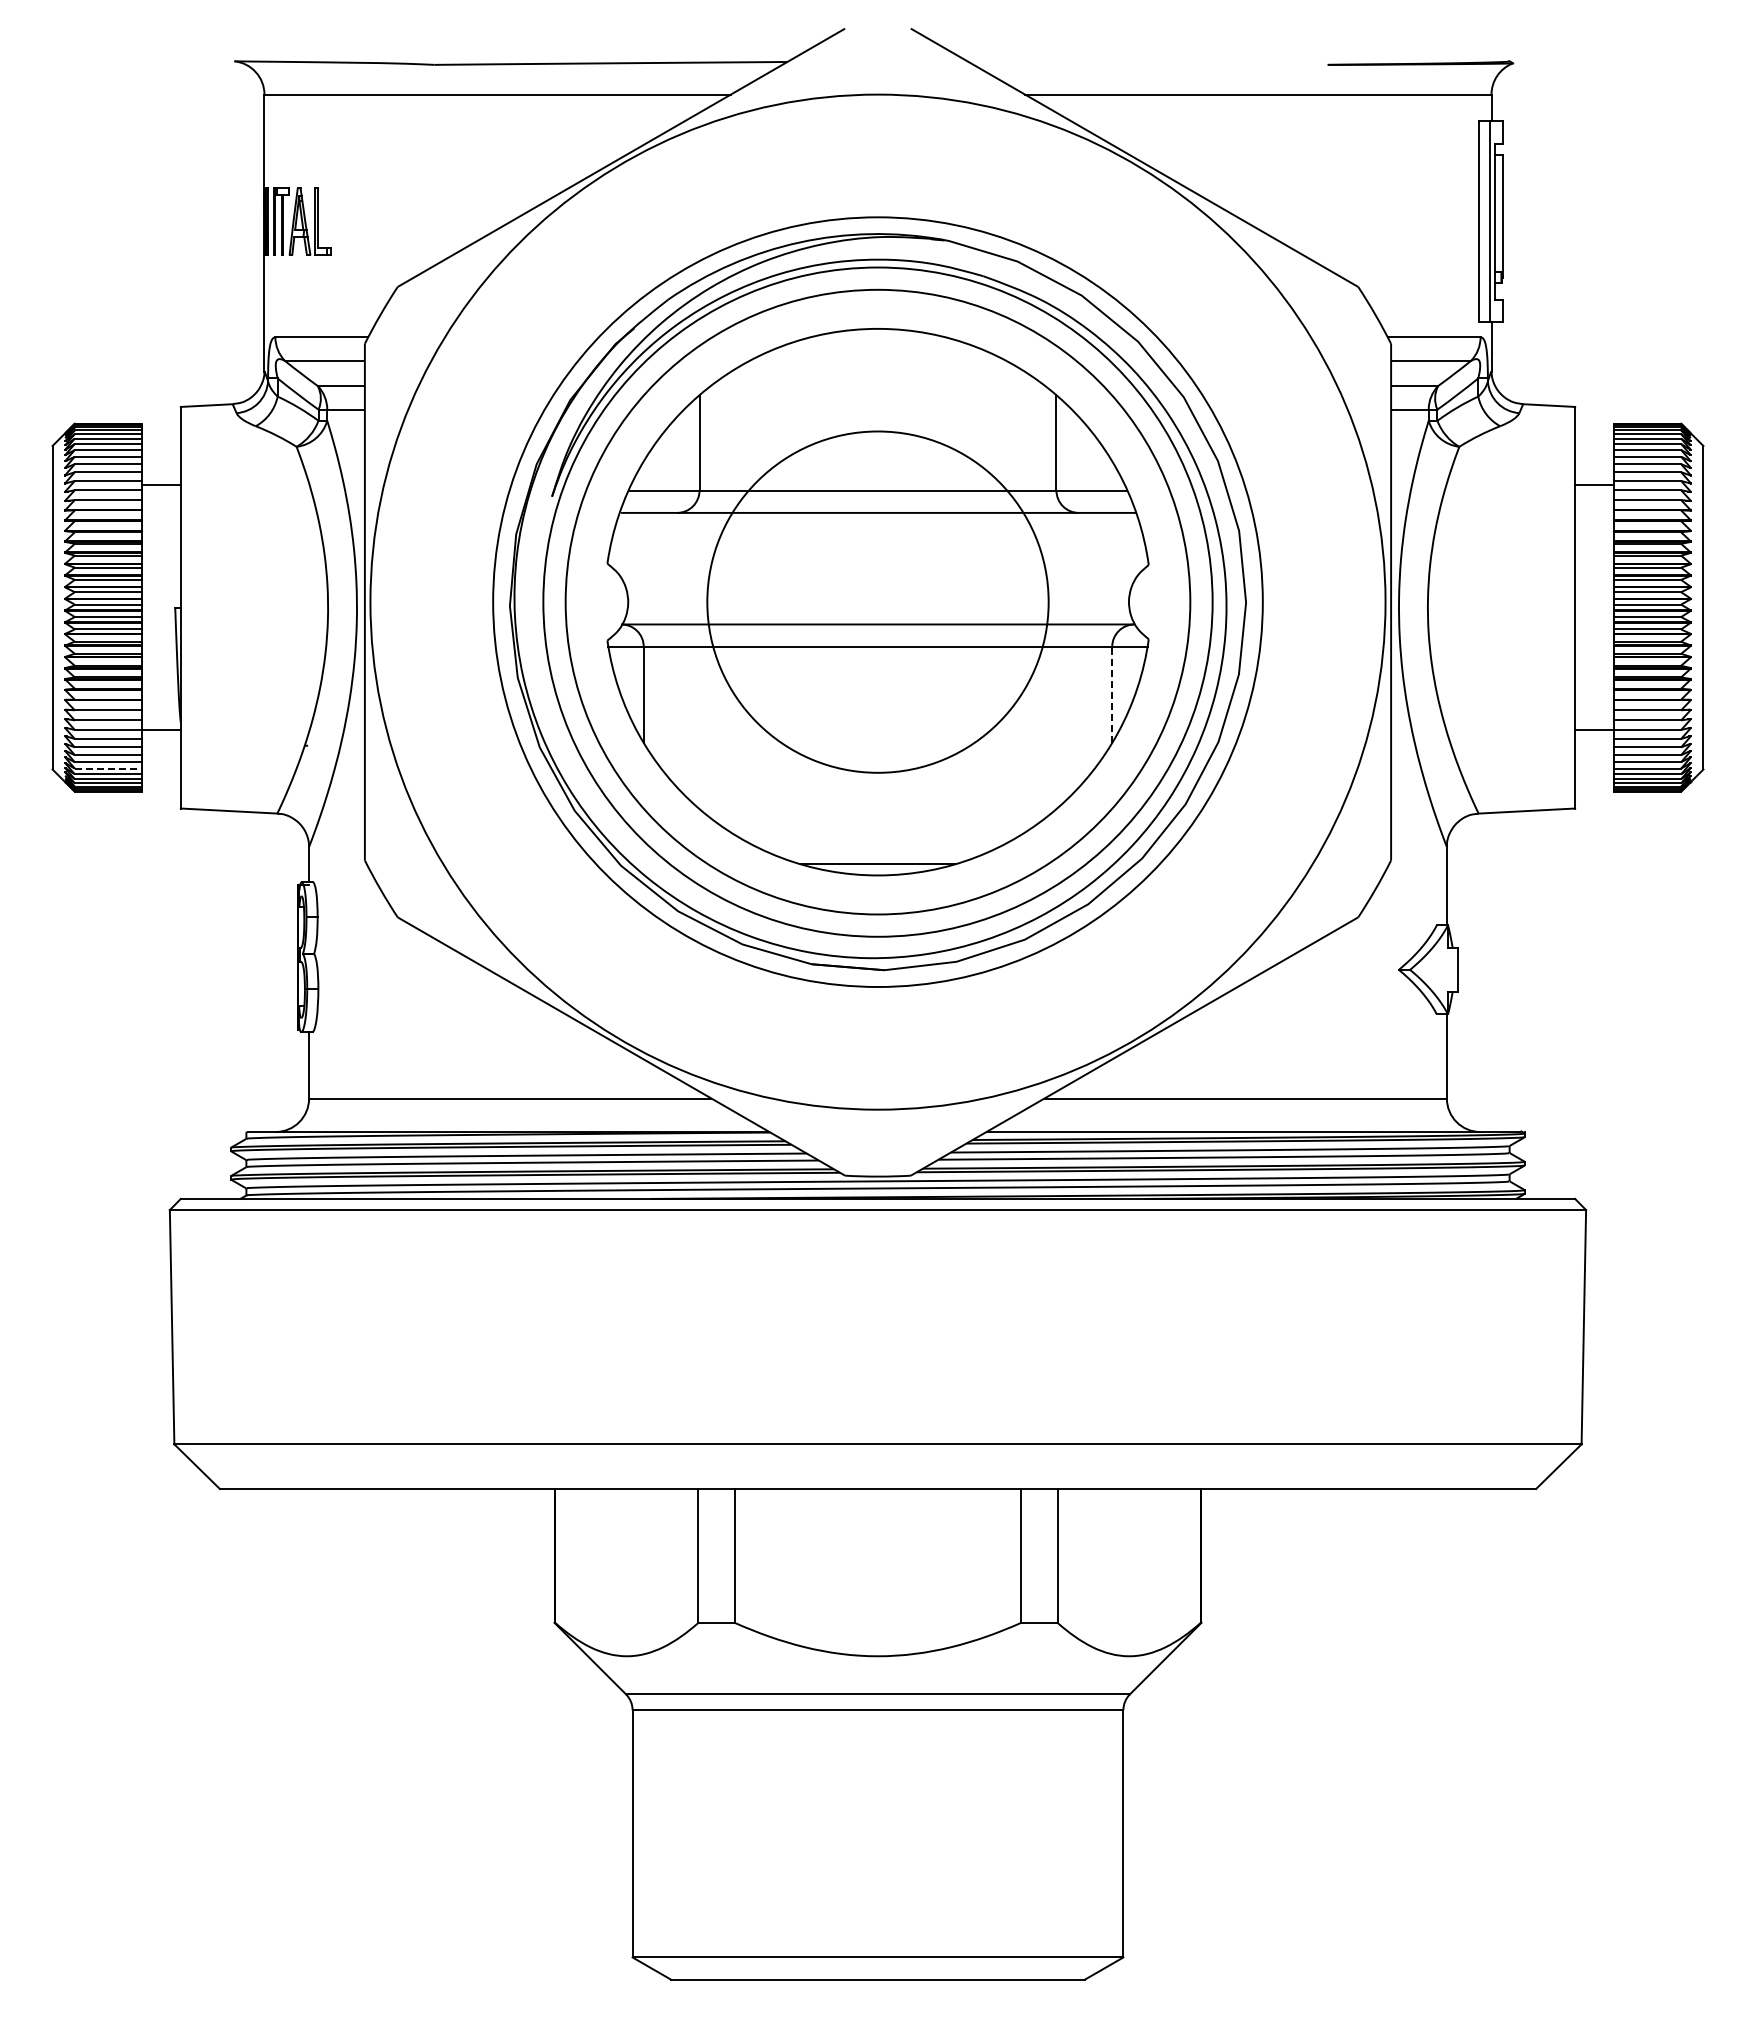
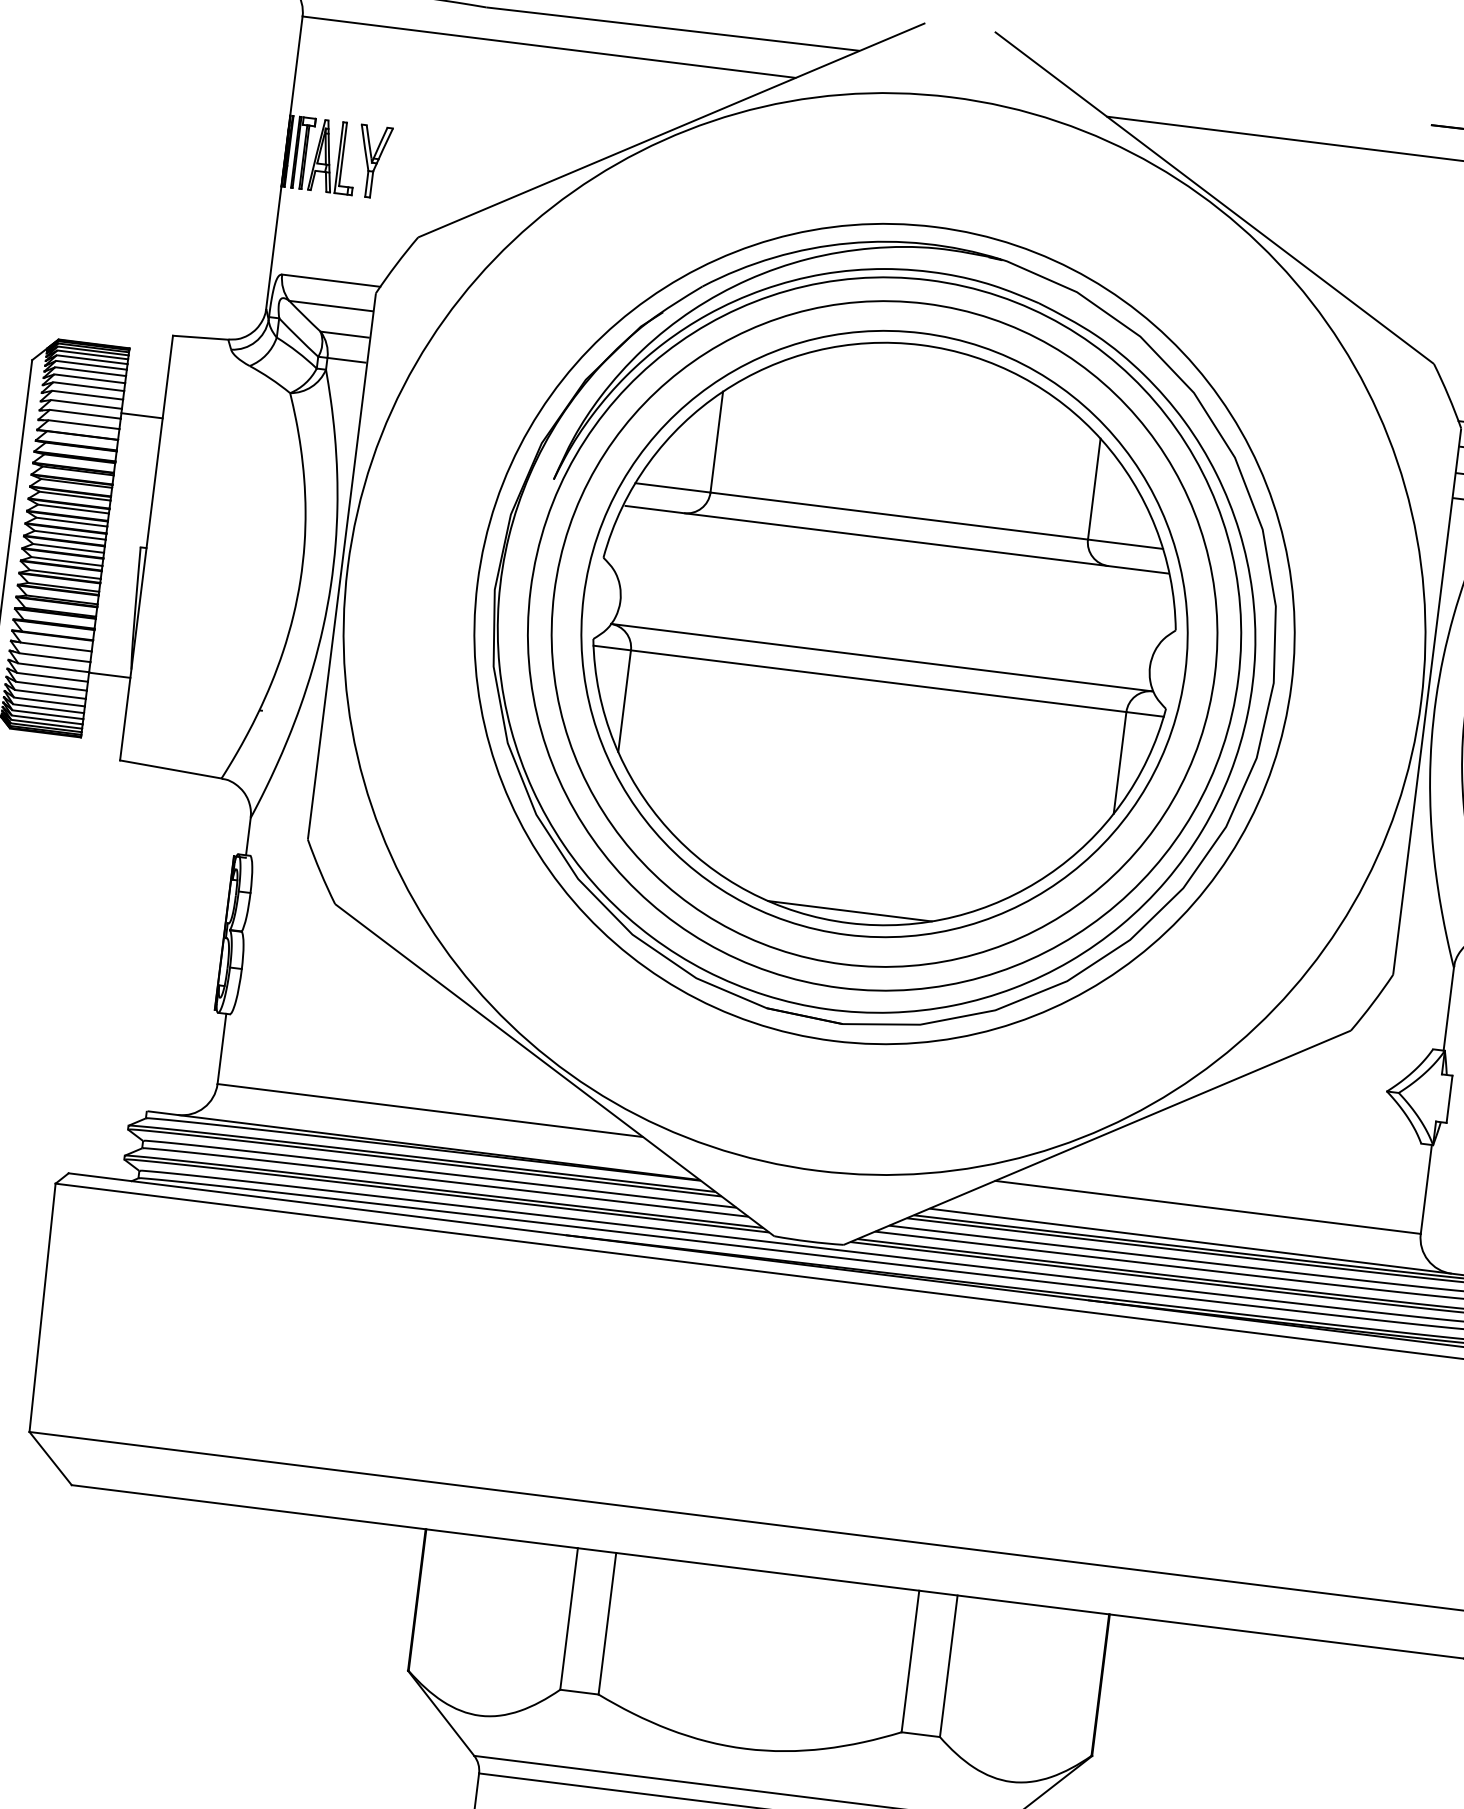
part: (346, 221) -> (372, 161), added
circle: (877, 601) -> (884, 633), size x1.67
line: (1112, 694) -> (1120, 762), dashed -> solid
line: (108, 768) -> (48, 708), dashed -> solid

